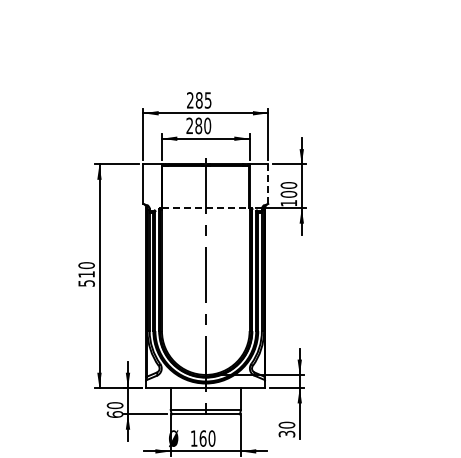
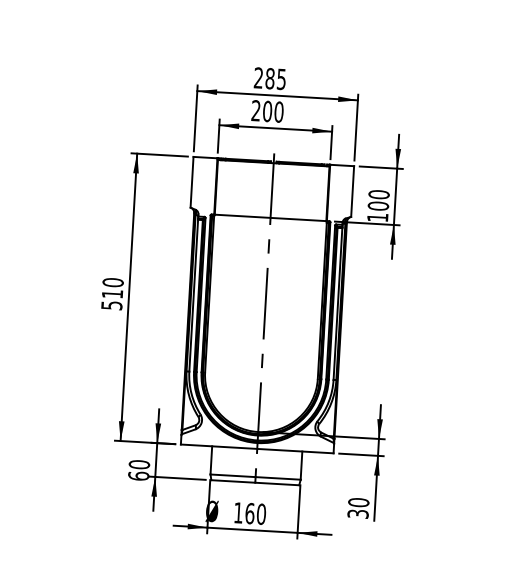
text: (198, 125) -> (267, 110), 280 -> 200
line: (268, 184) -> (352, 191), dashed -> solid
line: (206, 208) -> (271, 218), dashed -> solid

